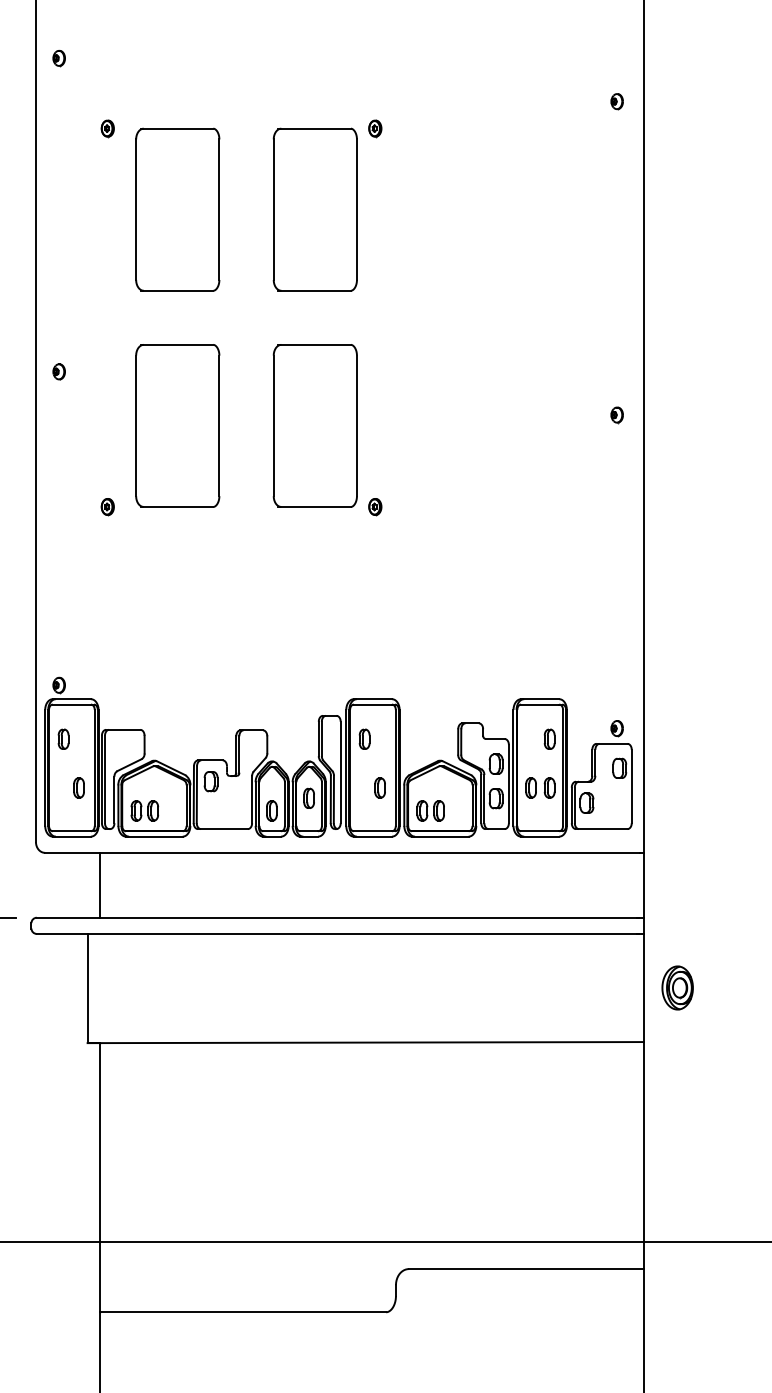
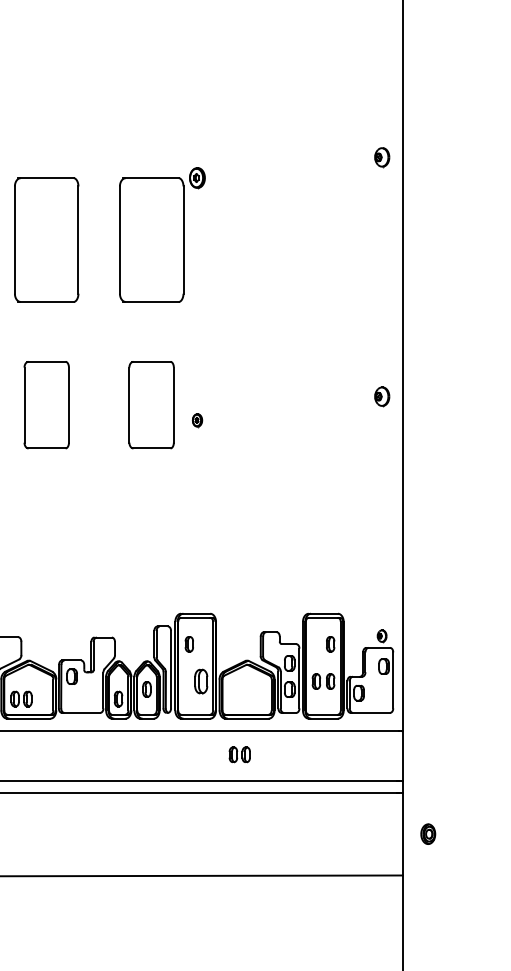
part: (616, 101) -> (381, 157), size x1.6
part: (375, 128) -> (197, 178), size x1.6
part: (616, 415) -> (381, 397), size x1.6
part: (177, 425) -> (46, 404), size x0.7
part: (314, 425) -> (151, 404), size x0.7
part: (375, 507) -> (197, 420), moved
part: (379, 787) -> (200, 681), size x1.6
part: (430, 810) -> (239, 754), moved
part: (677, 987) -> (428, 833), size x0.6

